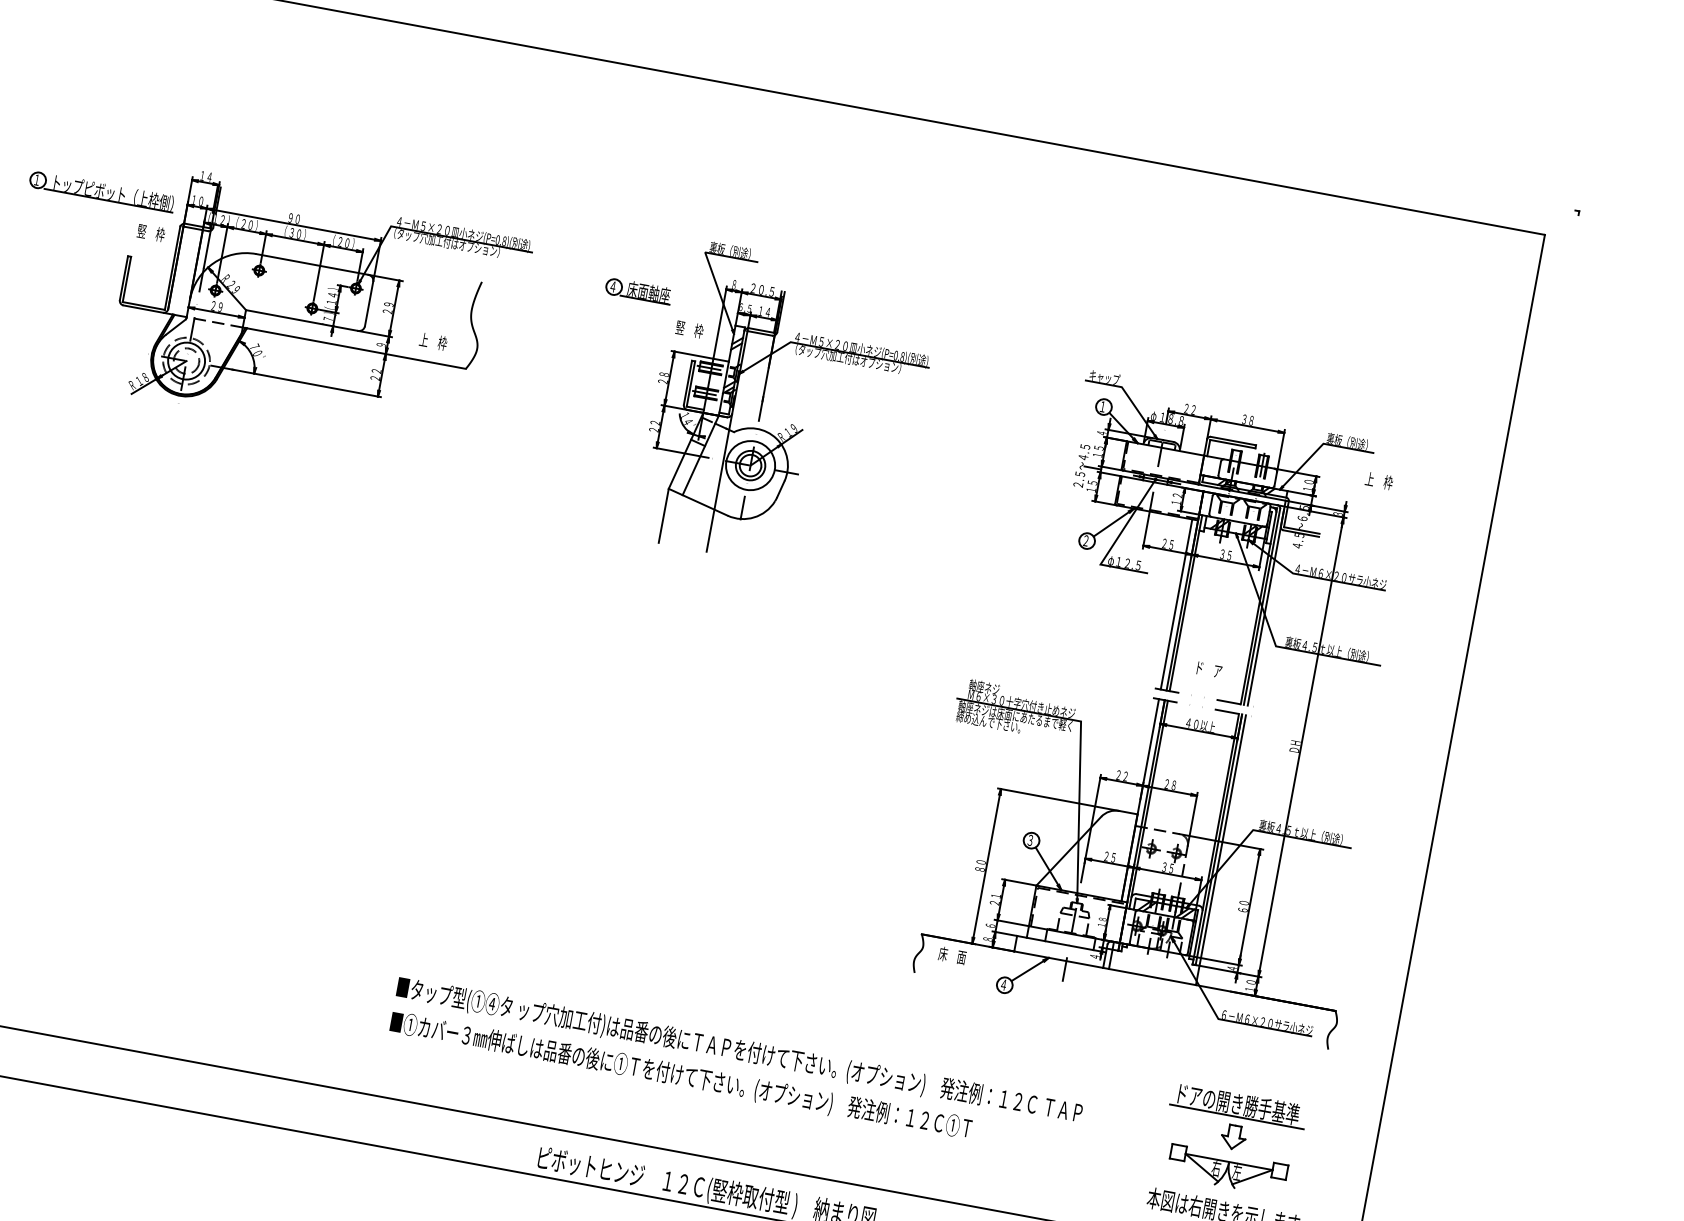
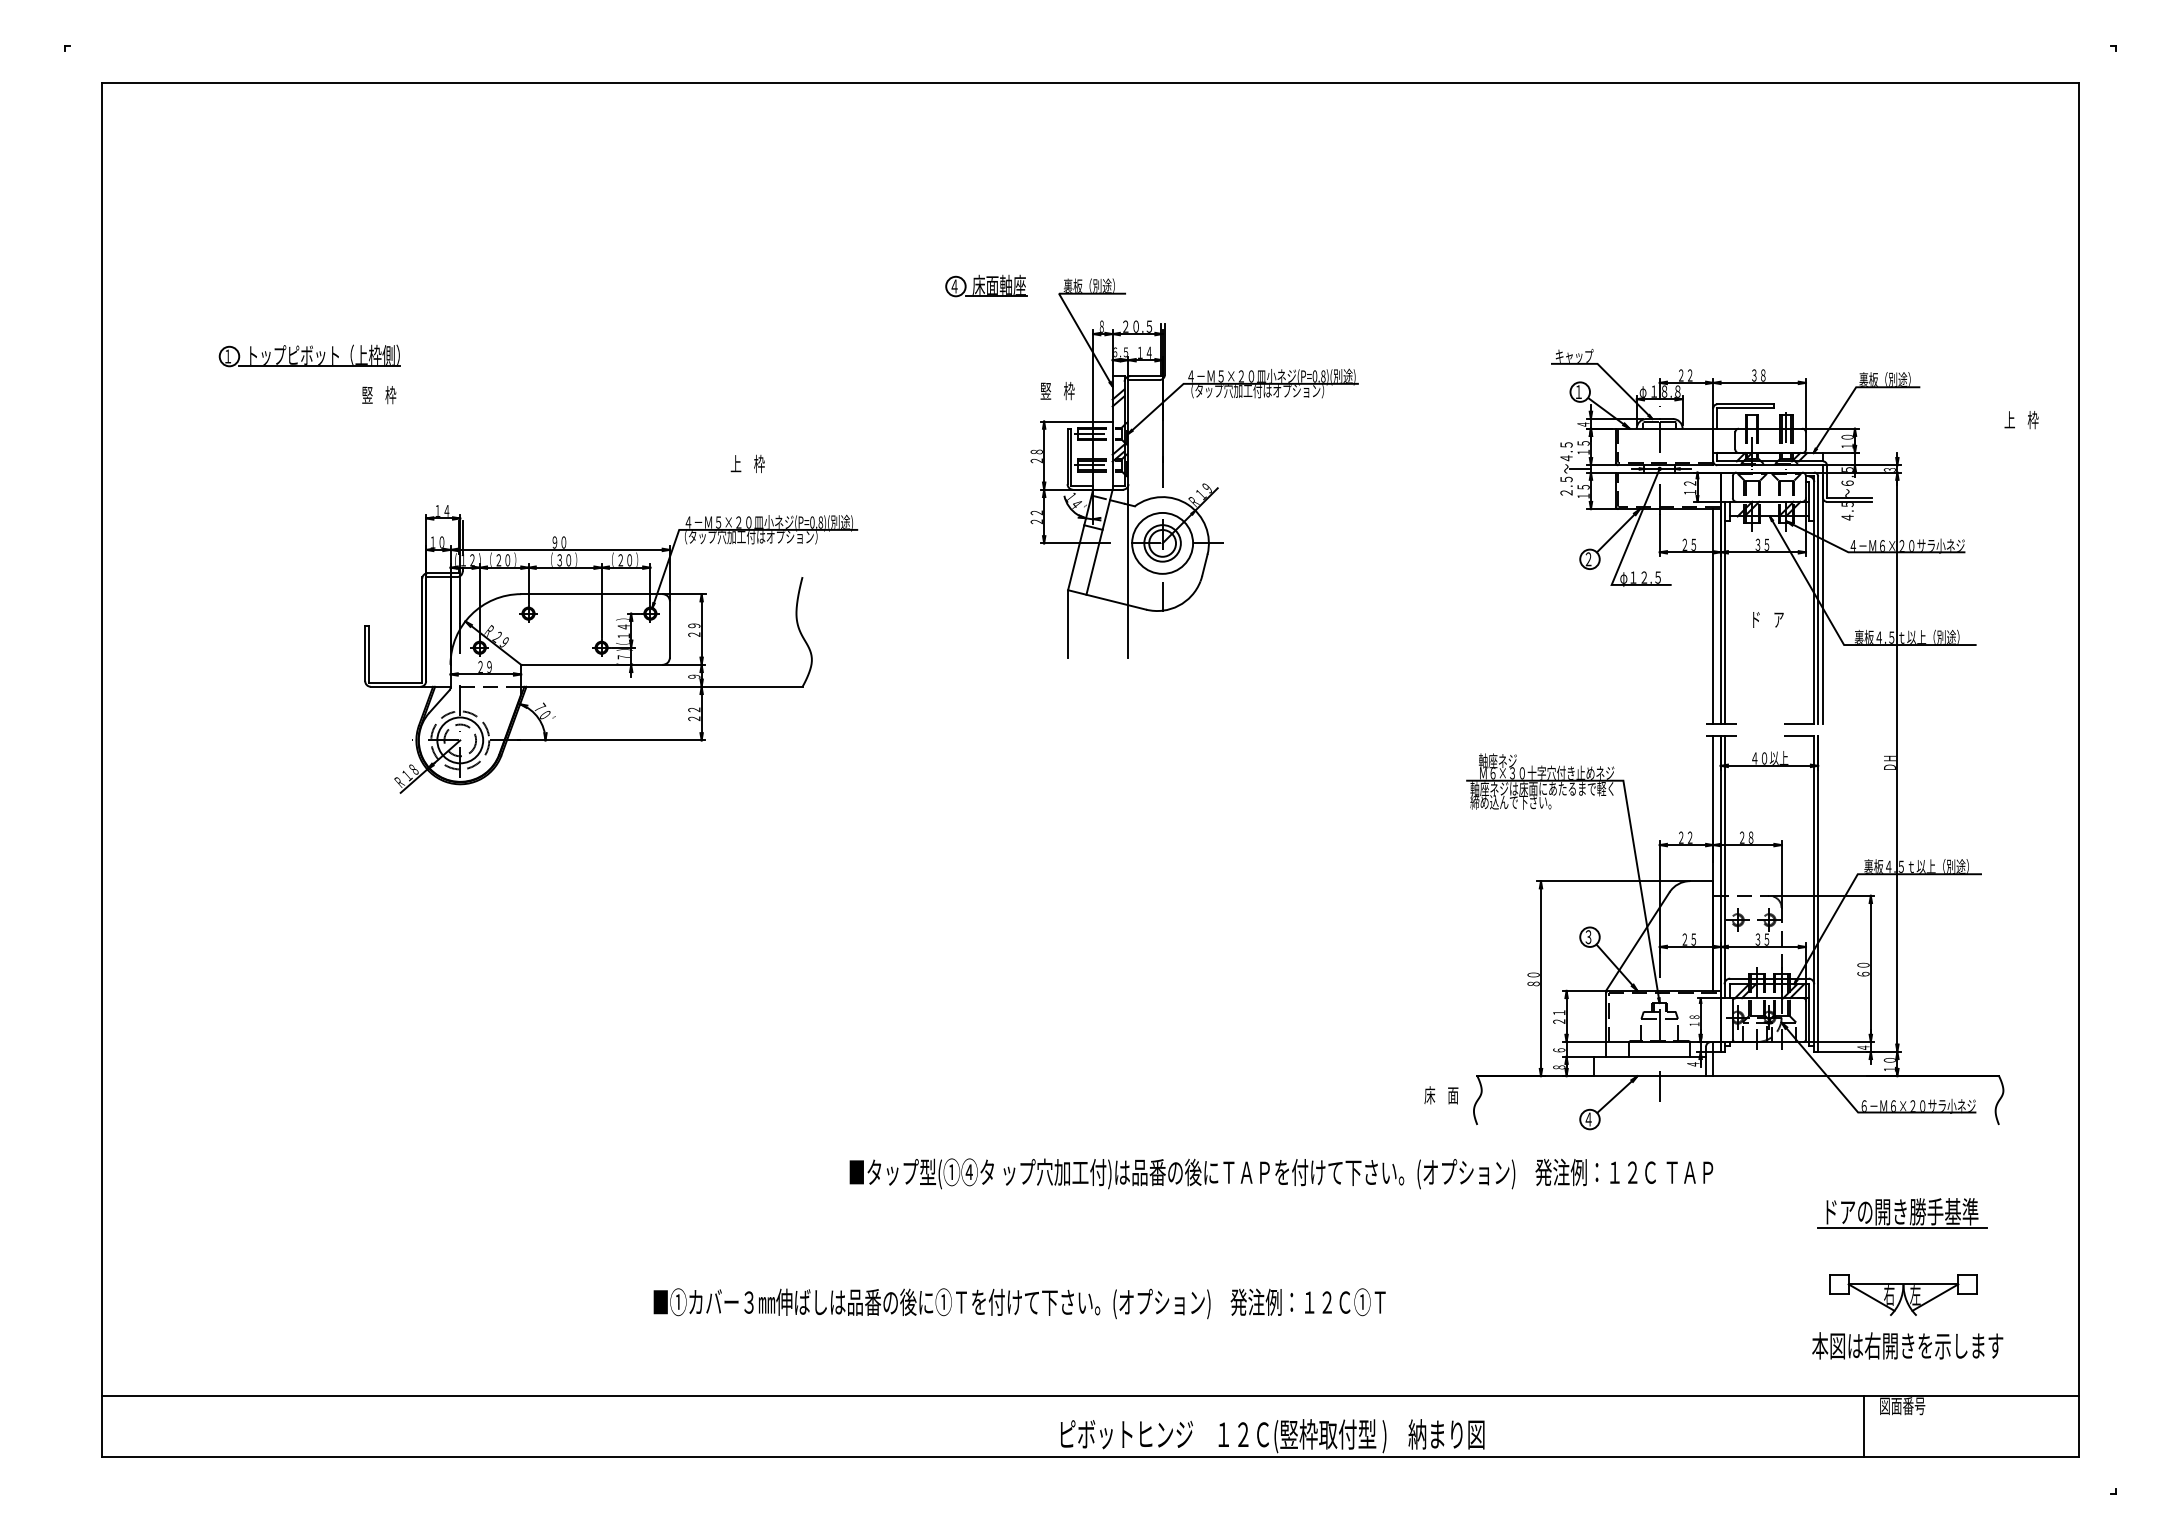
part: (638, 290) -> (986, 285), moved
part: (319, 311) -> (611, 649), moved
text: (1379, 481) -> (2021, 420), moved
text: (1209, 669) -> (1768, 619), moved
line: (1221, 849) -> (1823, 905), removed
text: (952, 955) -> (1441, 1095), moved
text: (739, 1050) -> (1281, 1173), moved
text: (680, 1076) -> (1019, 1303), moved
part: (1233, 1137) -> (1903, 1253), removed

